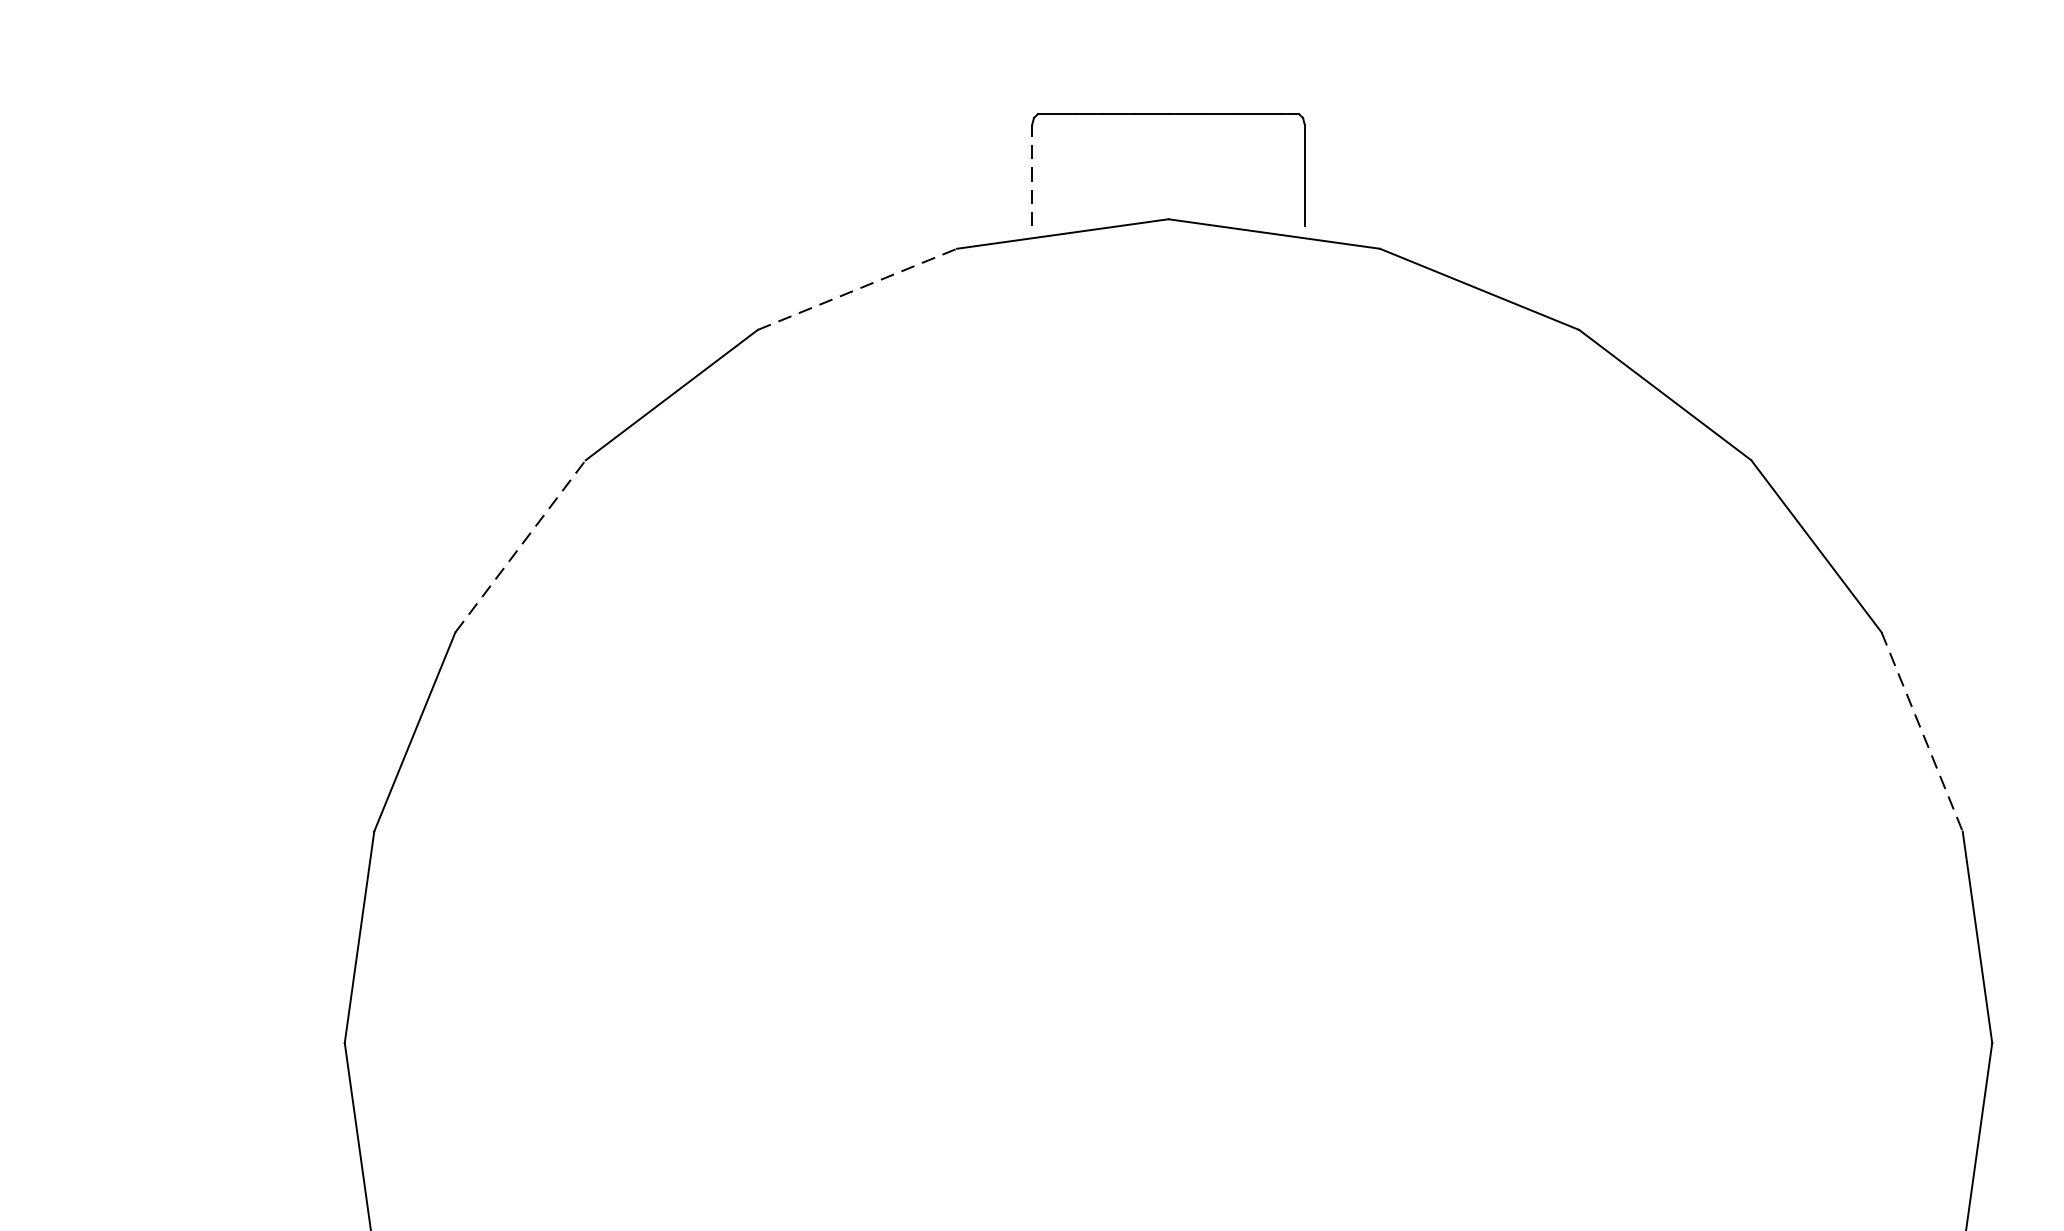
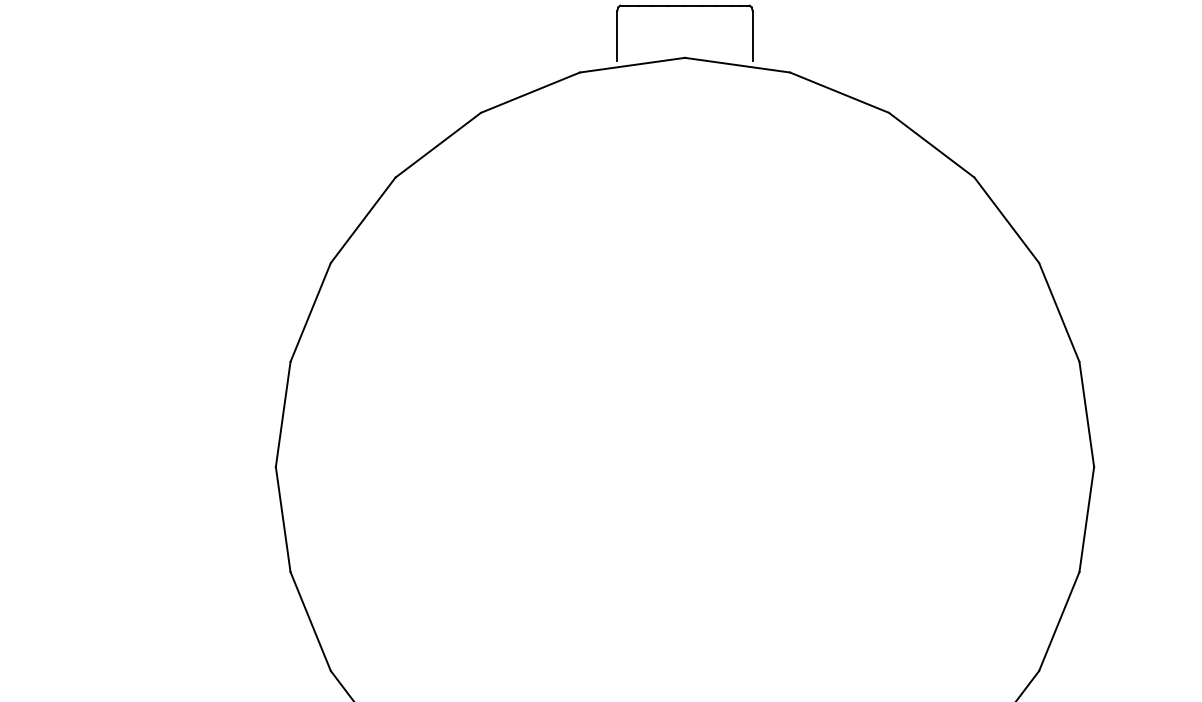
line: (1032, 176) -> (617, 36), dashed -> solid
line: (857, 288) -> (530, 92), dashed -> solid
line: (521, 546) -> (363, 220), dashed -> solid
line: (1922, 731) -> (1059, 312), dashed -> solid

